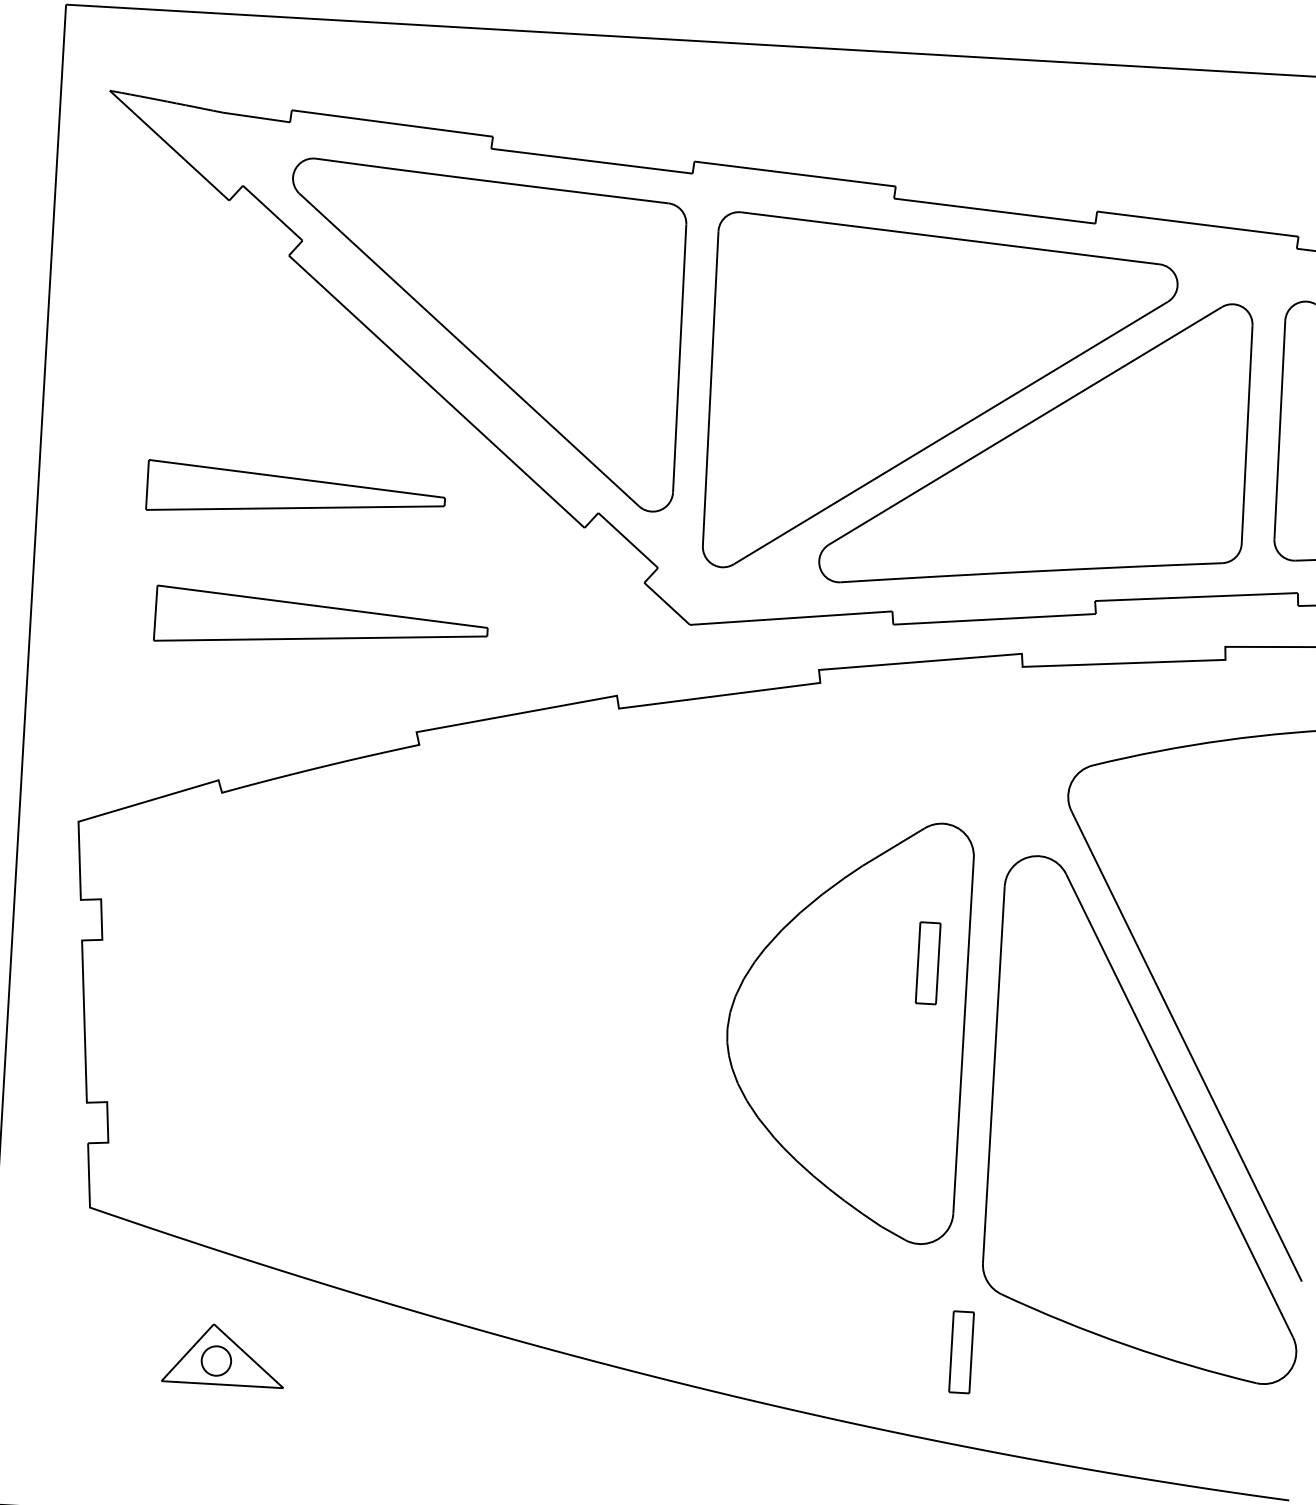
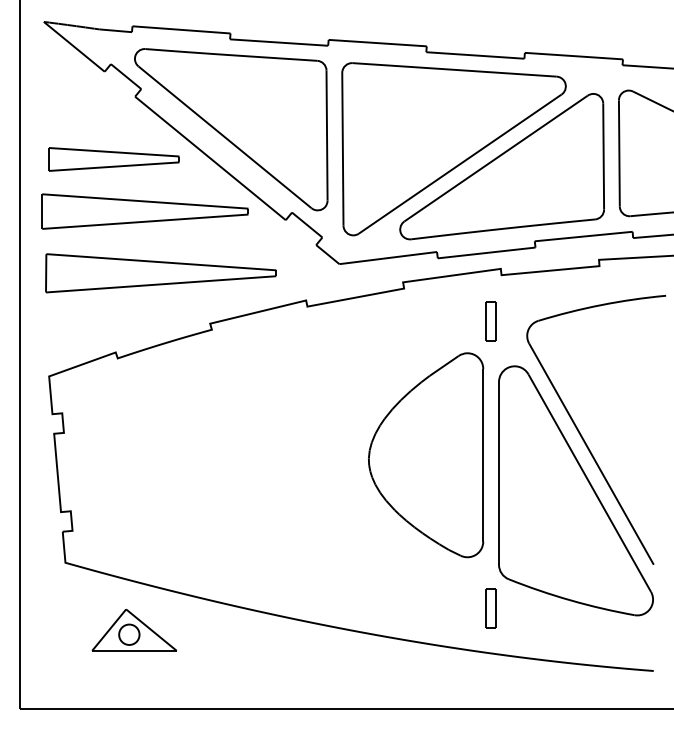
part: (236, 382) -> (113, 159), added
part: (294, 493) -> (144, 211), size x1.43
part: (320, 622) -> (160, 273), size x1.43
part: (926, 963) -> (490, 321), moved
part: (224, 1355) -> (134, 630), size x1.43

